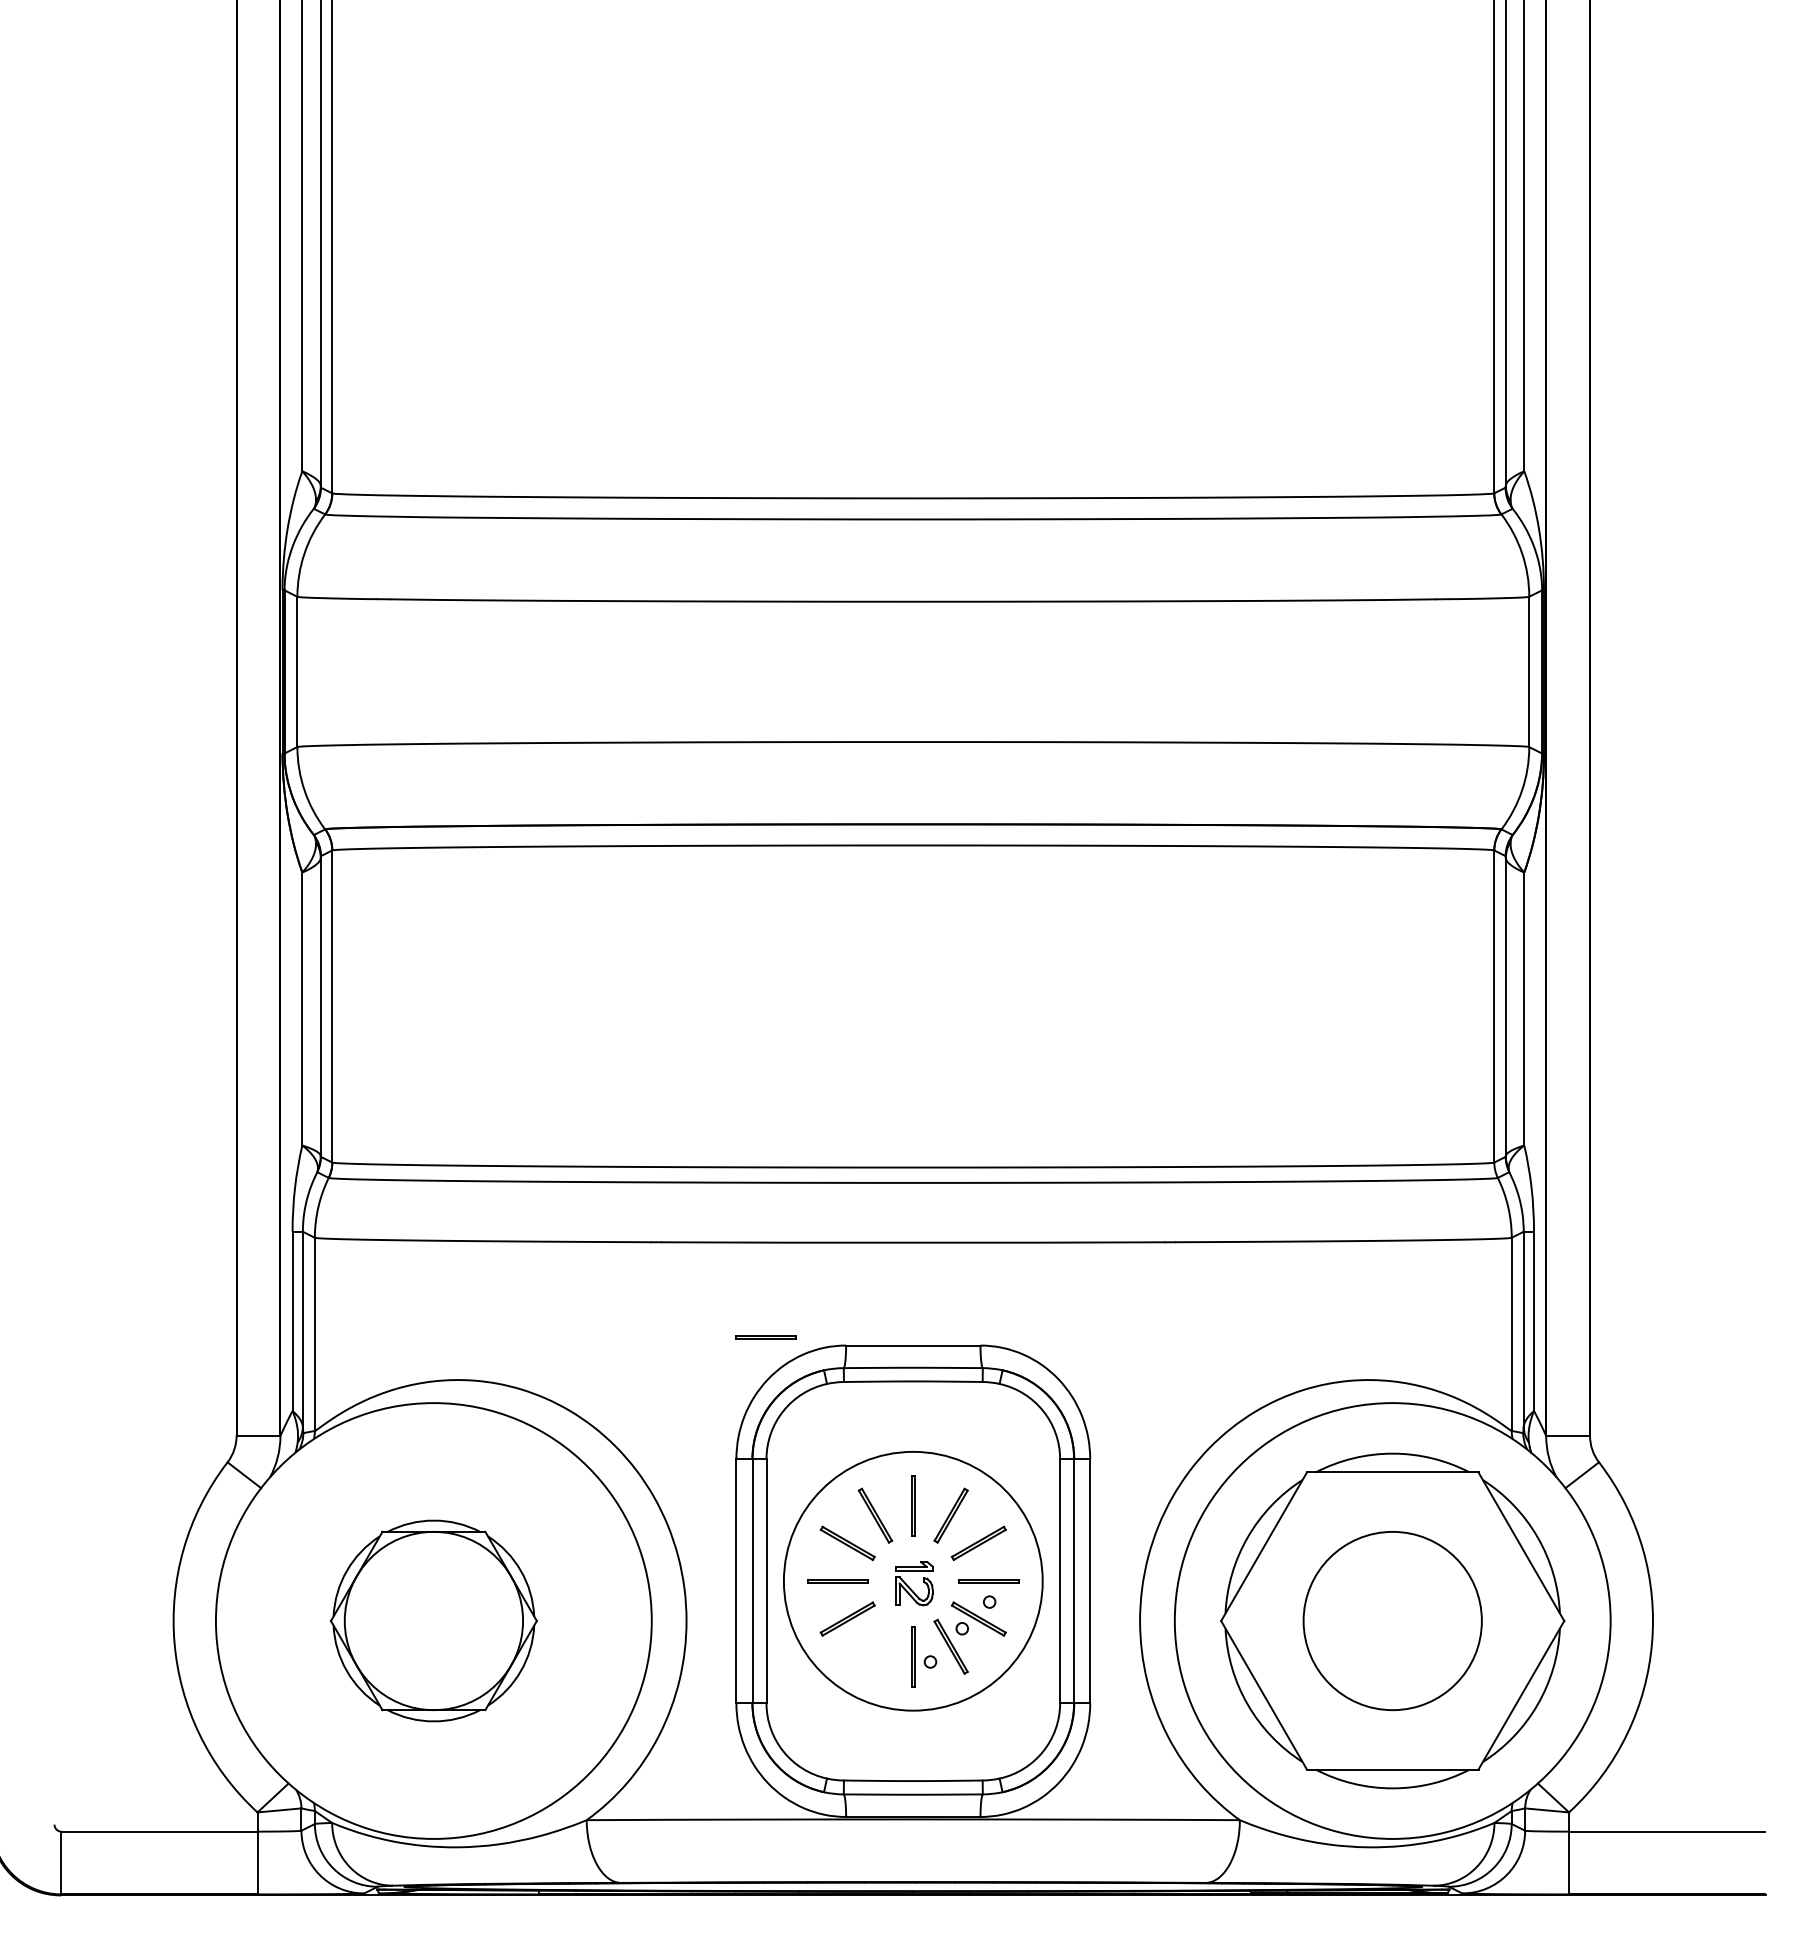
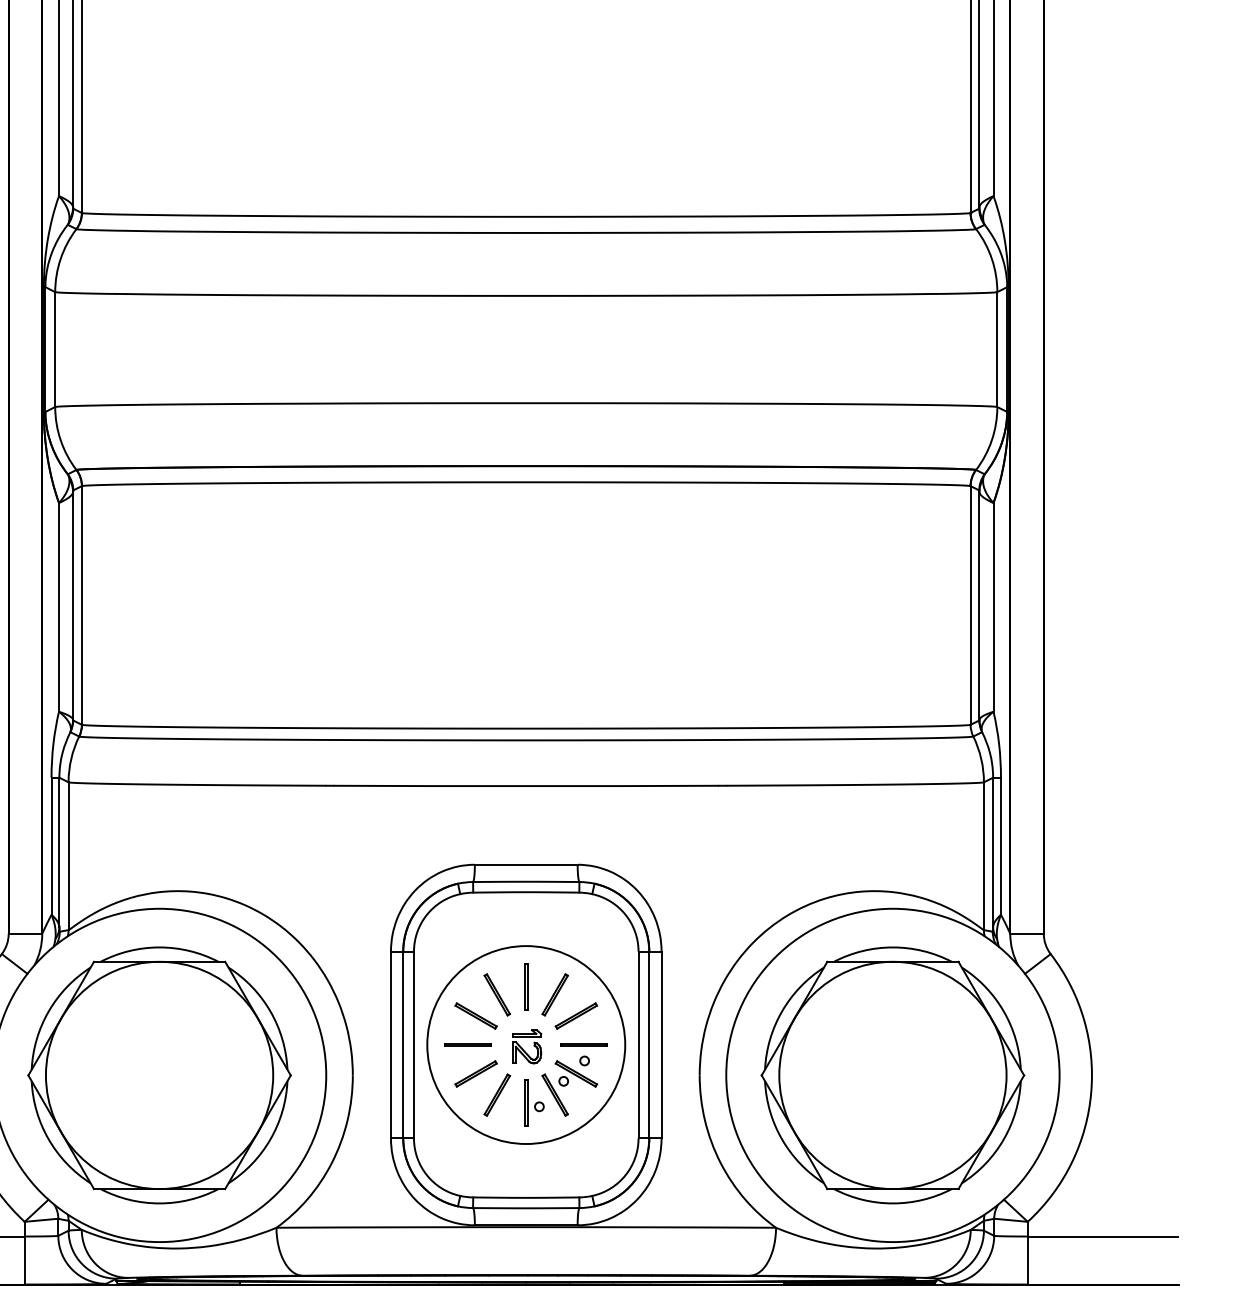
line: (765, 1336) -> (413, 857), removed
part: (433, 1620) -> (159, 1075), size x1.67
circle: (1392, 1620) -> (892, 1075), size x1.67
part: (875, 1646) -> (497, 1094), added

